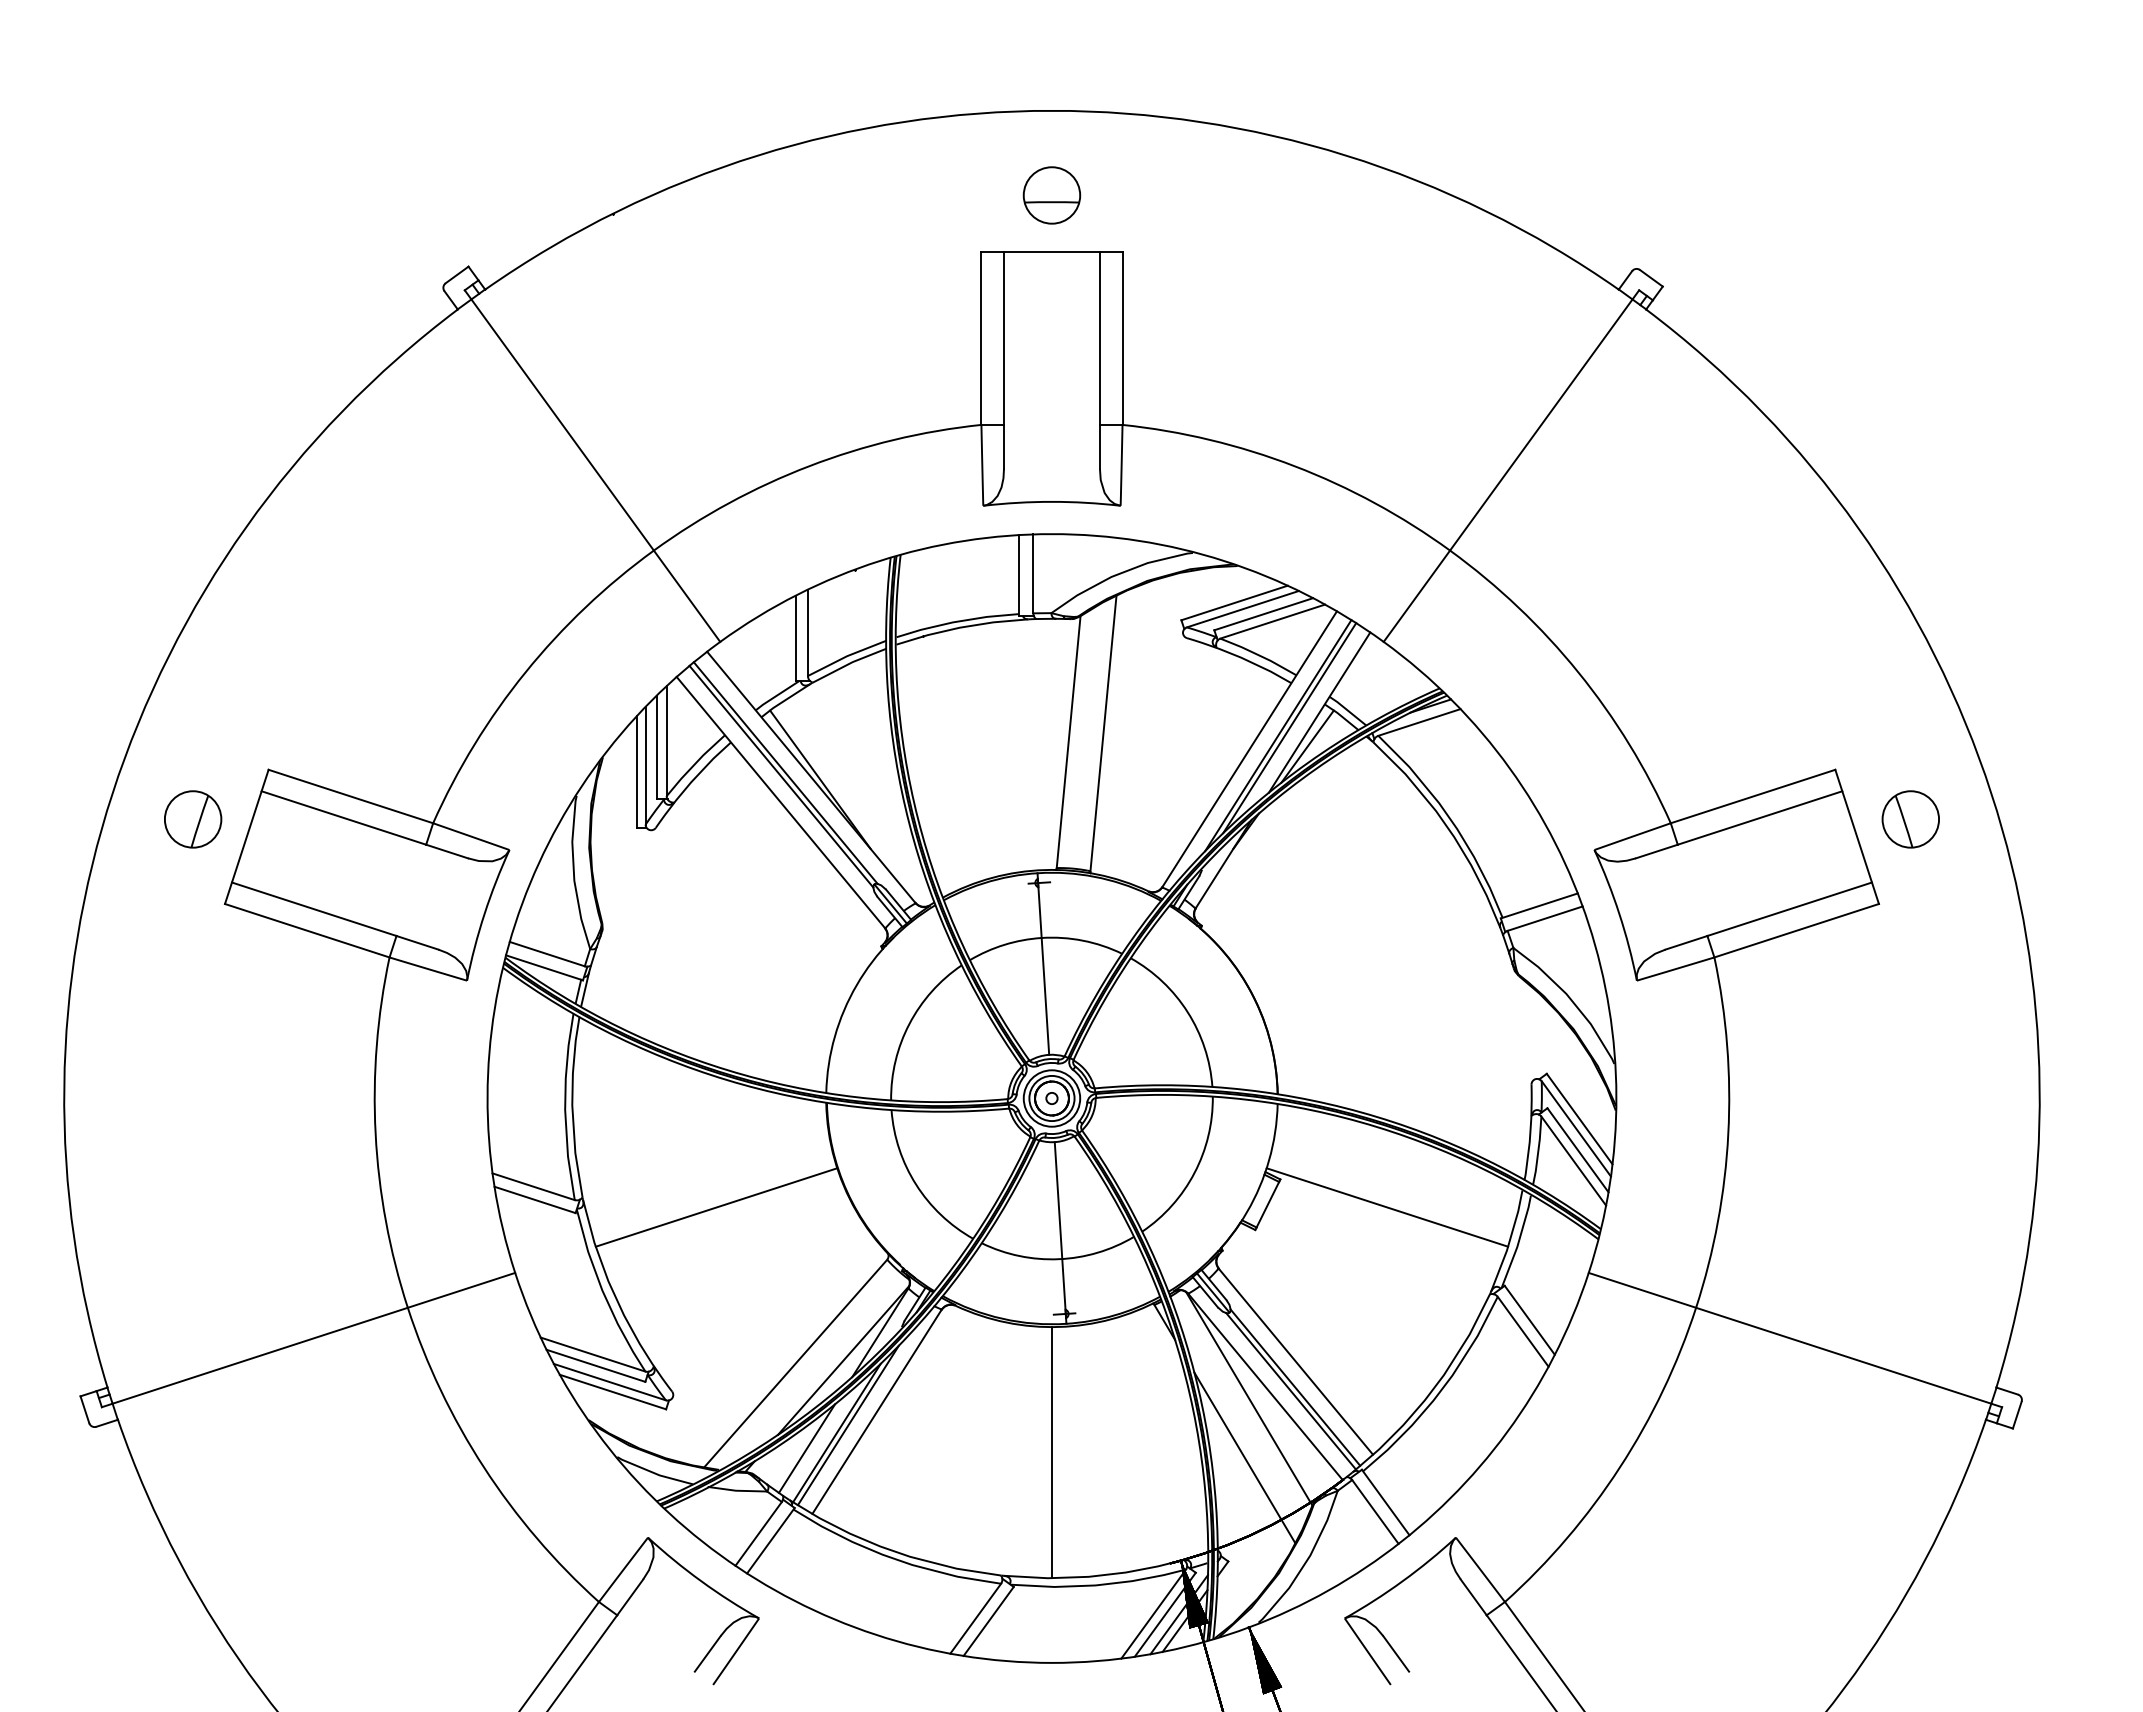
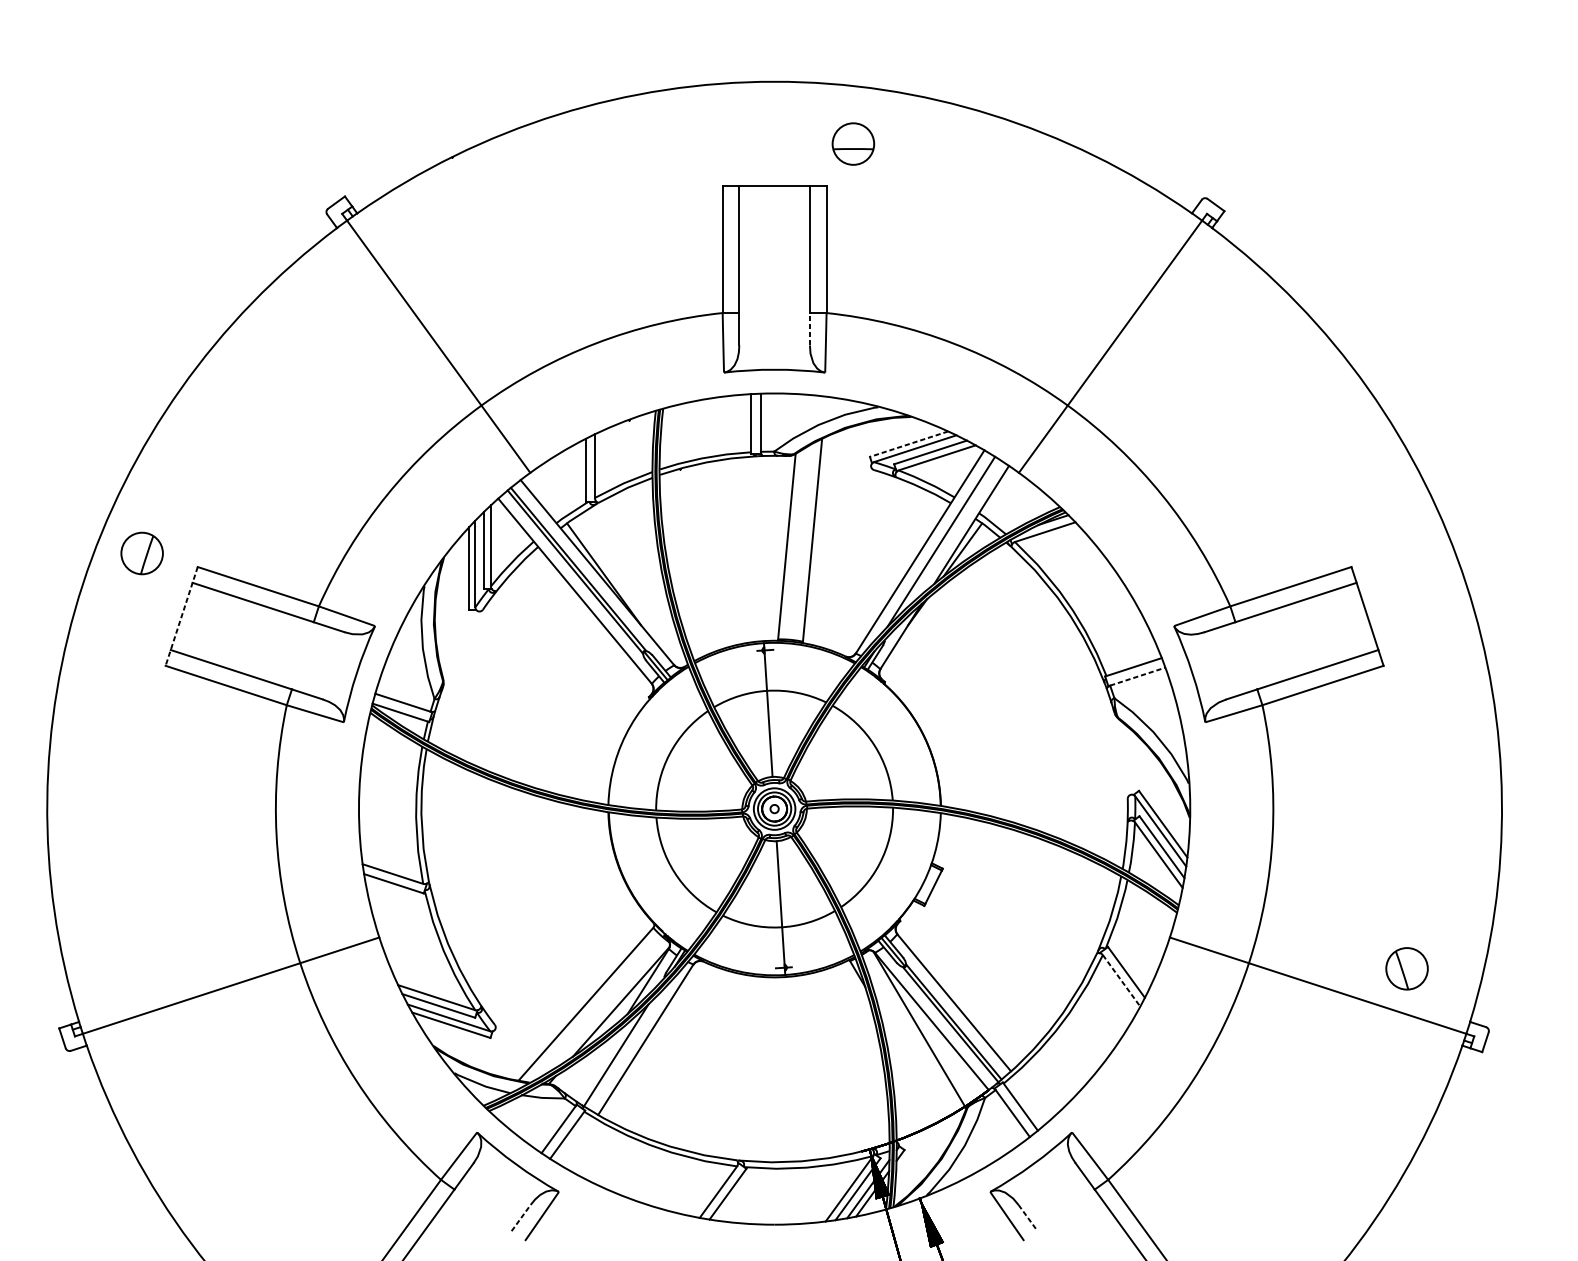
part: (1051, 195) -> (853, 144), moved
line: (1099, 446) -> (809, 328), solid -> dashed
line: (1234, 603) -> (909, 444), solid -> dashed
line: (1289, 728) -> (949, 536), removed
part: (193, 819) -> (142, 553), moved
part: (1910, 819) -> (1406, 968), moved
line: (246, 836) -> (181, 616), solid -> dashed
line: (1545, 918) -> (1138, 676), solid -> dashed
line: (716, 1207) -> (527, 889), removed
line: (1387, 1207) -> (1021, 889), removed
line: (1523, 1332) -> (1121, 981), solid -> dashed
line: (847, 1425) -> (624, 1049), removed
line: (806, 1448) -> (593, 1066), removed
line: (1051, 1452) -> (774, 1069), removed
line: (1244, 1457) -> (916, 1073), removed
line: (707, 1653) -> (520, 1217), solid -> dashed
line: (1396, 1653) -> (1028, 1217), solid -> dashed

